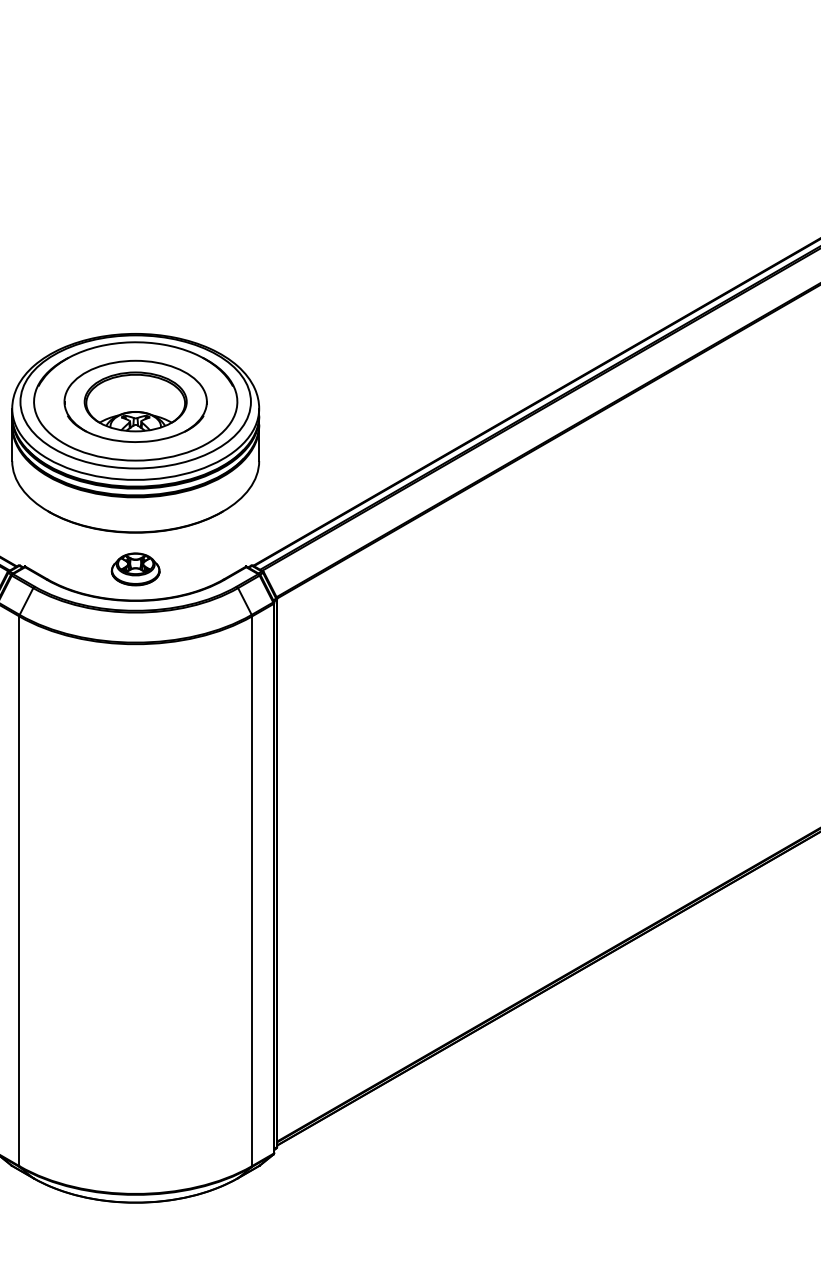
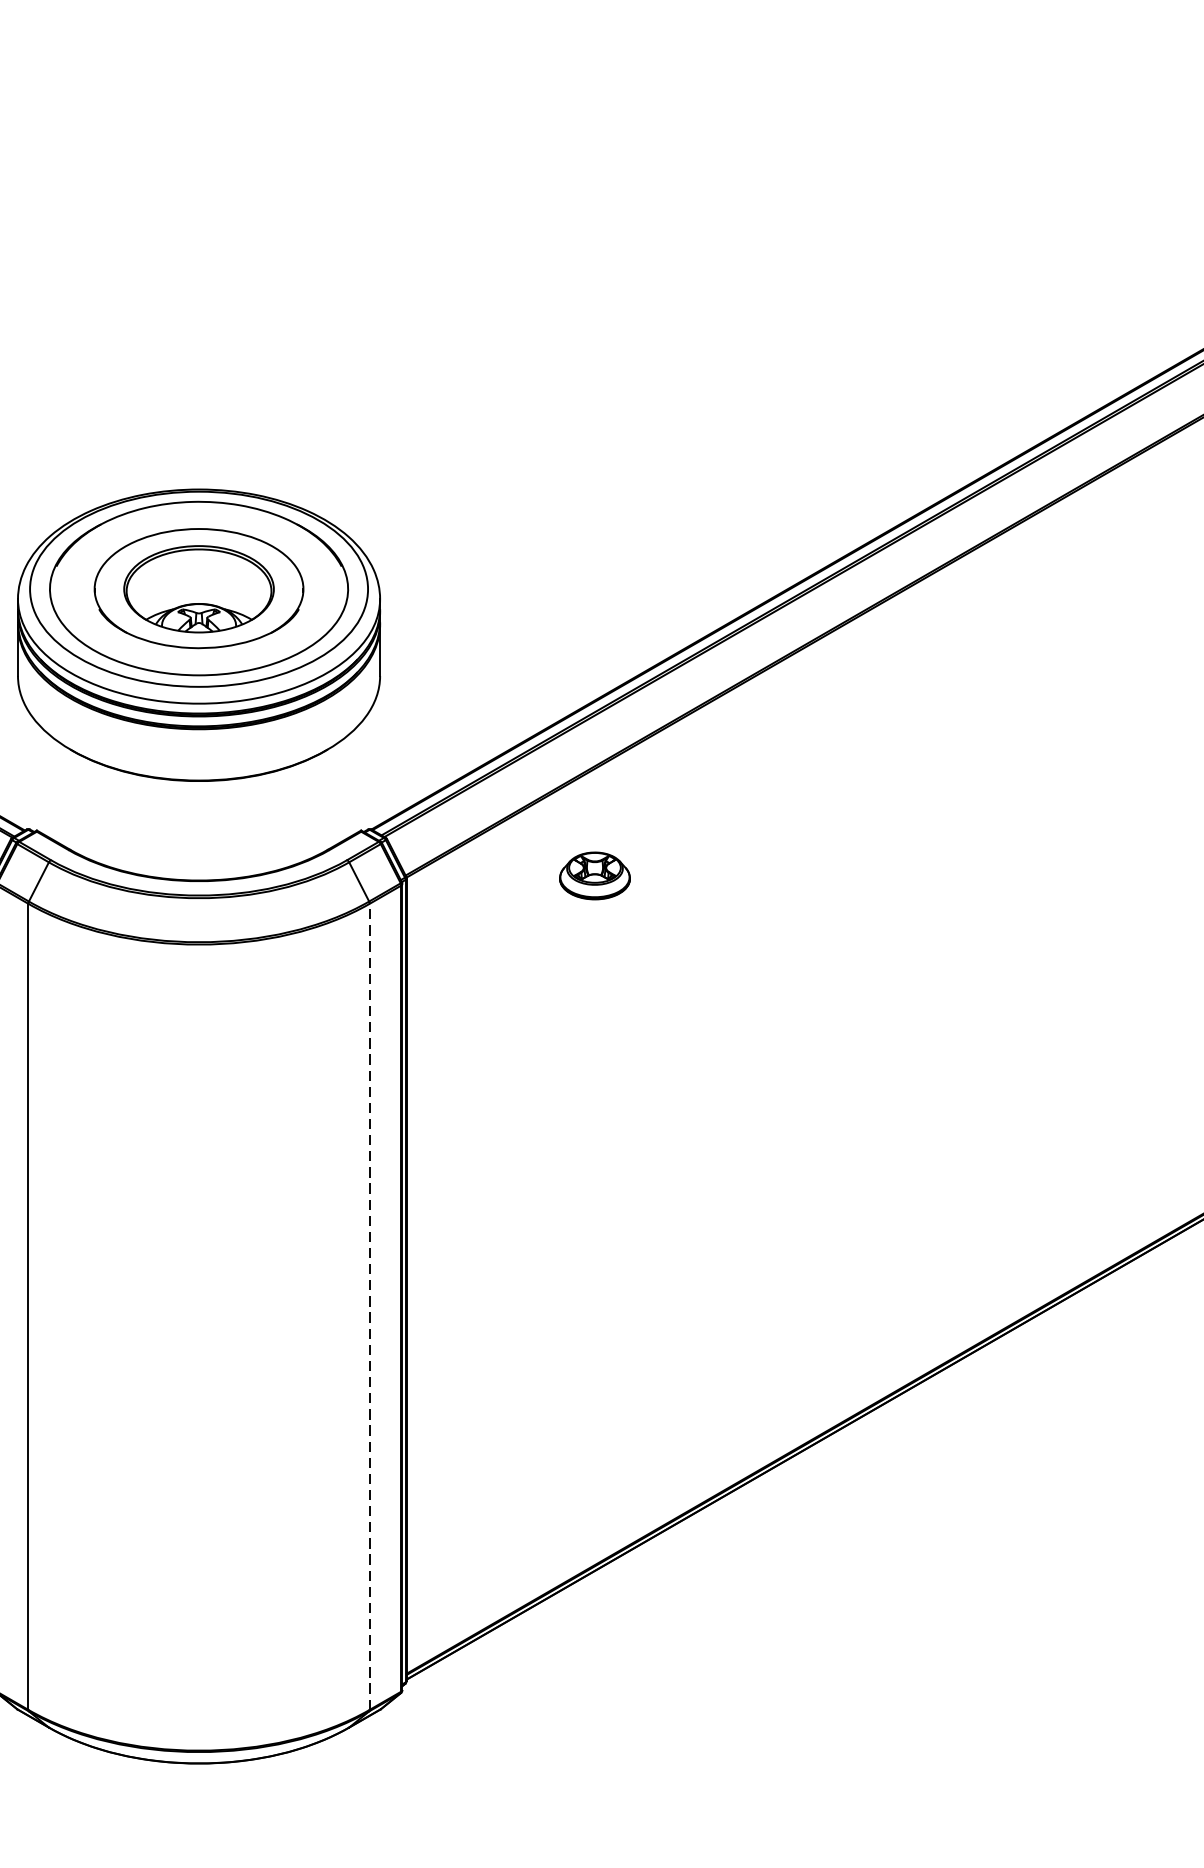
part: (135, 569) -> (594, 876), moved
line: (252, 891) -> (370, 1307), solid -> dashed

